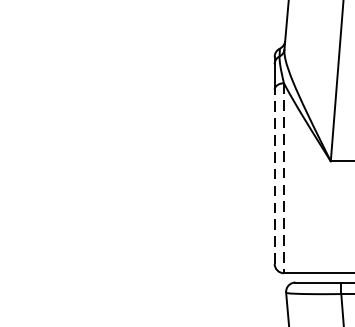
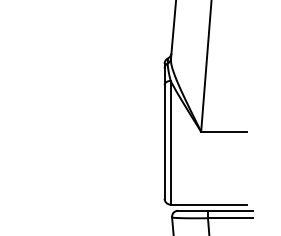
line: (274, 176) -> (164, 141), dashed -> solid
line: (283, 177) -> (170, 142), dashed -> solid

